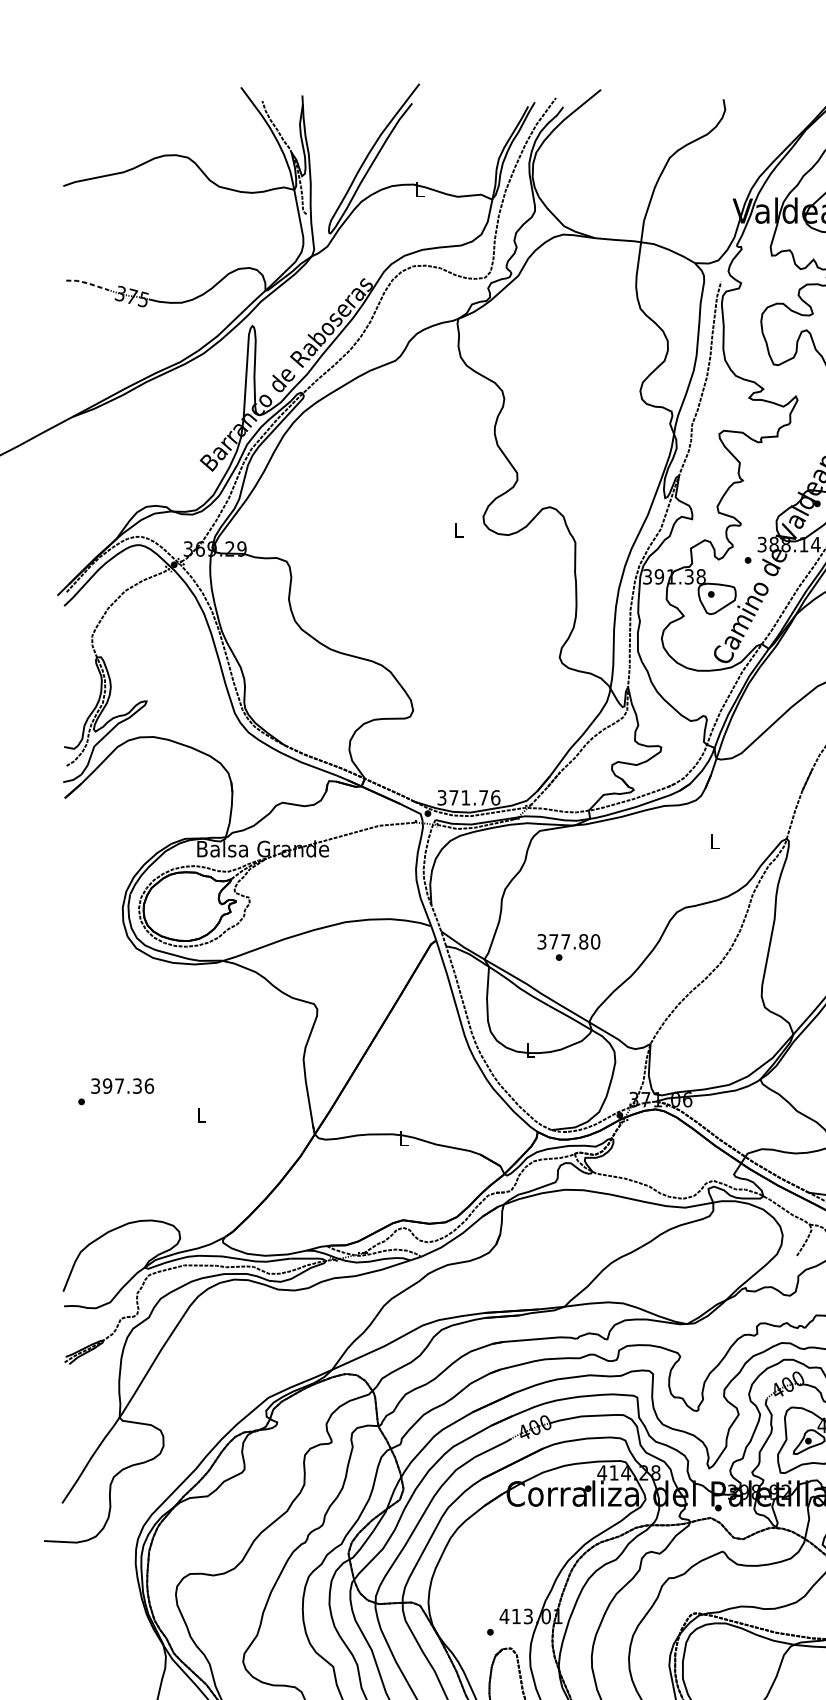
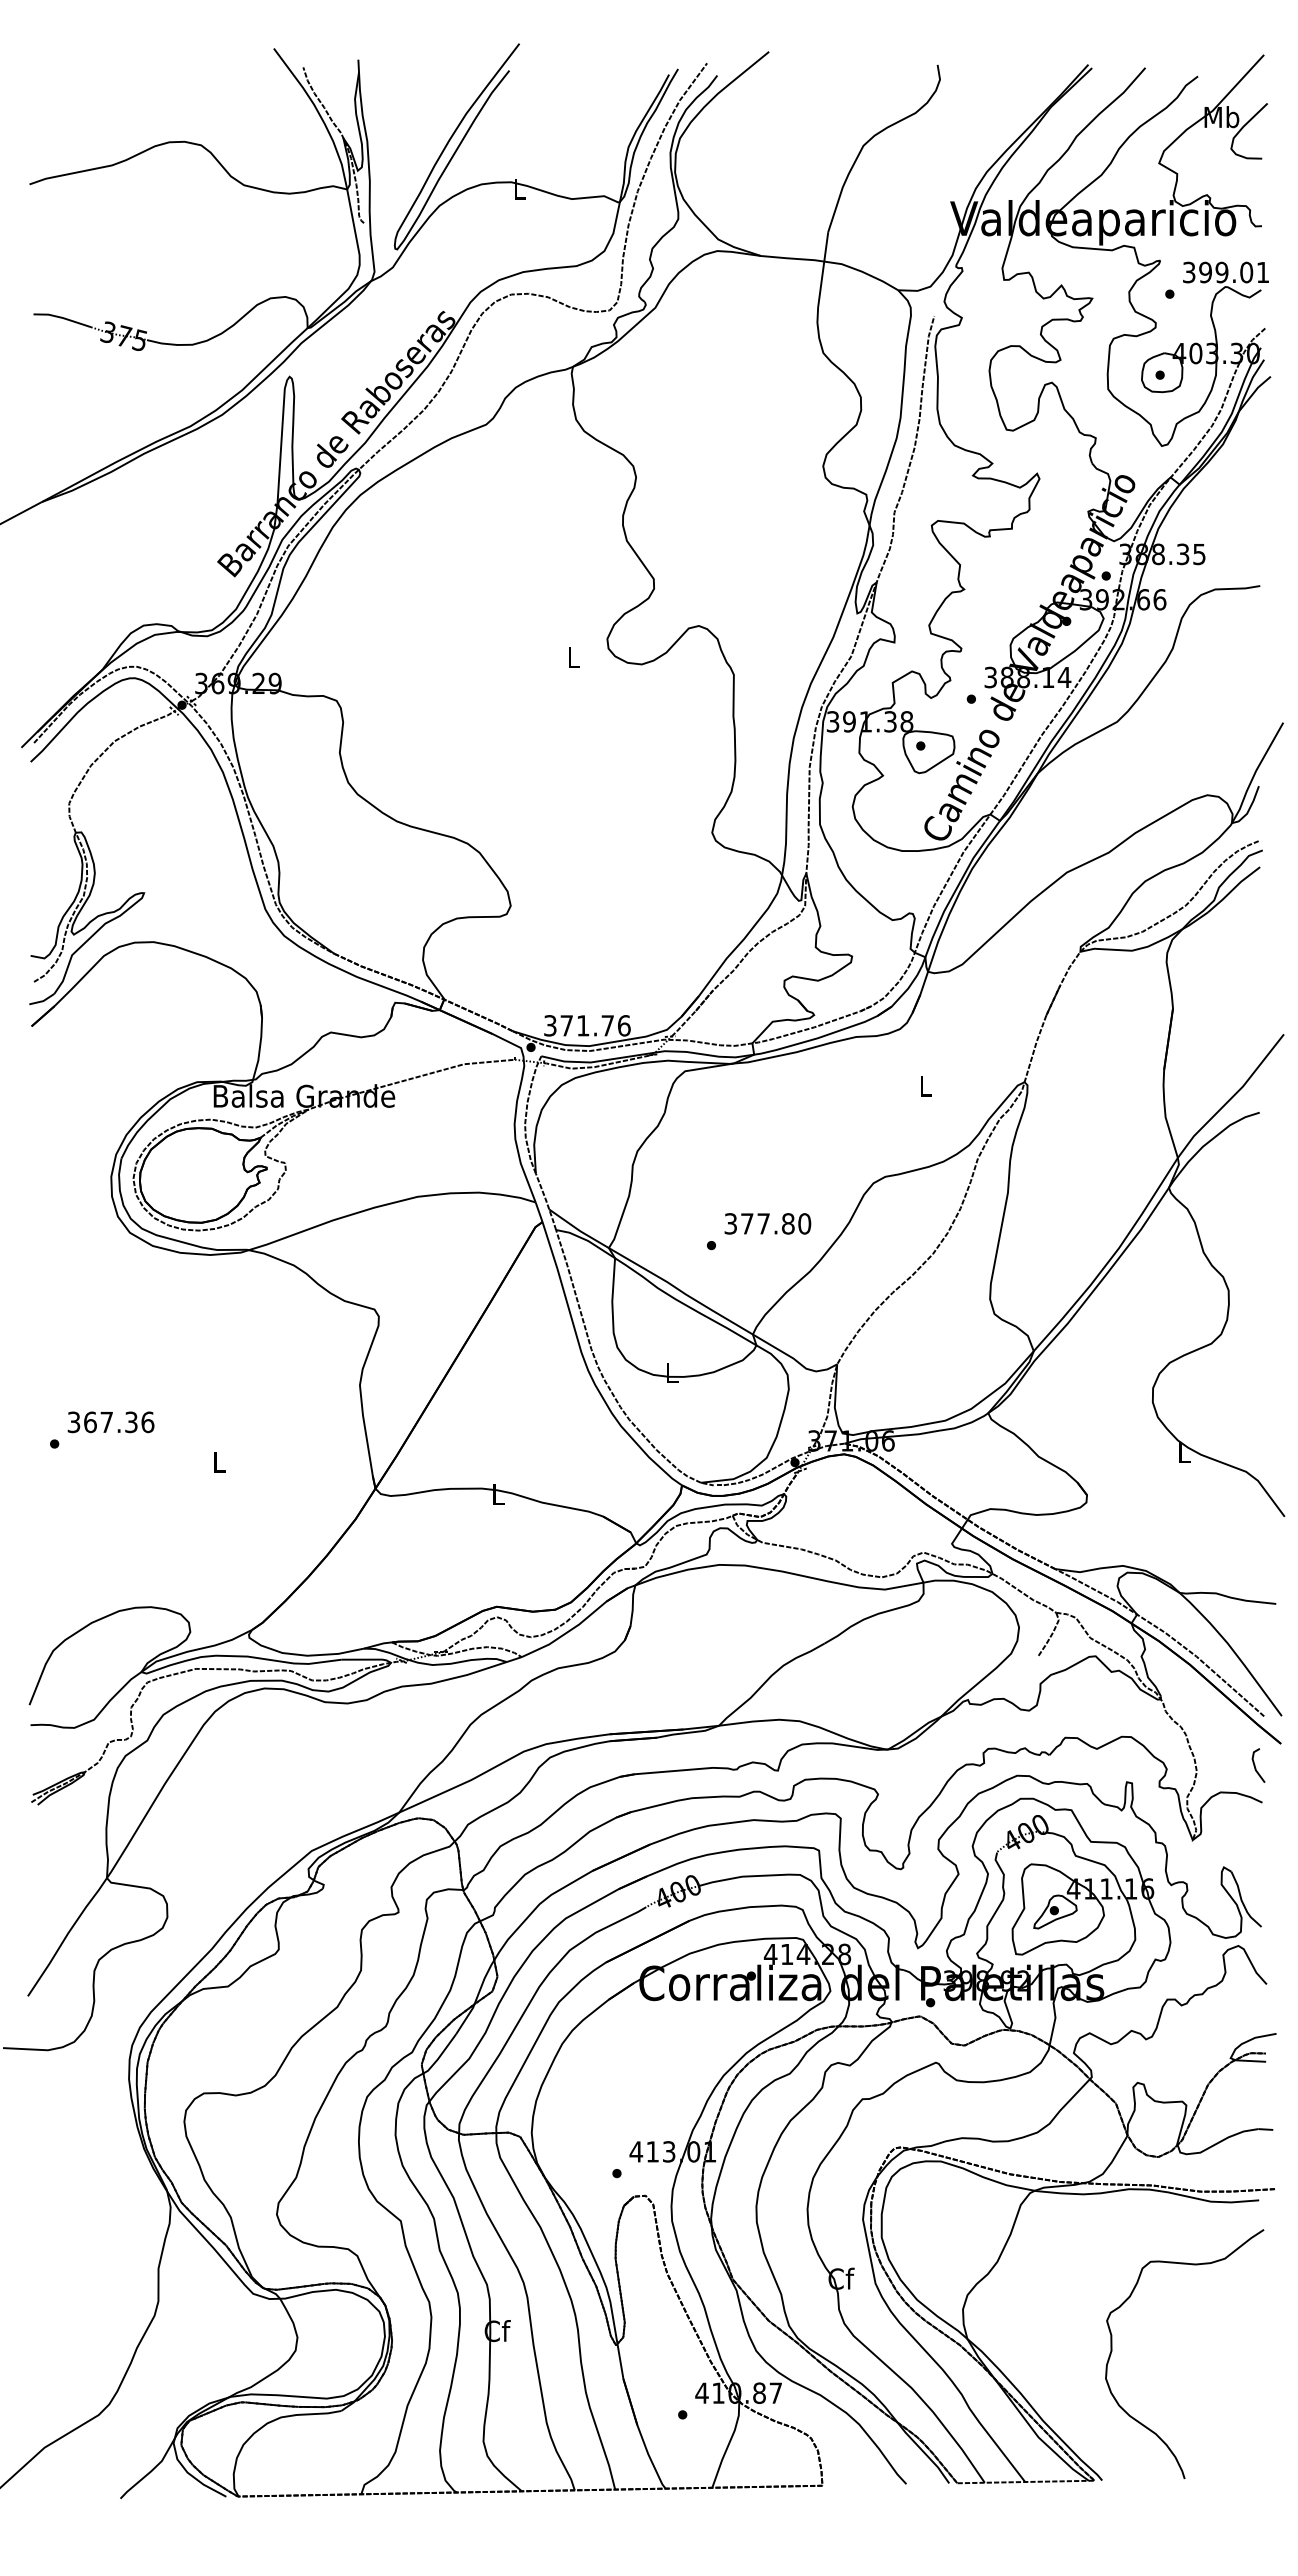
line: (88, 283) -> (63, 318), dashed -> solid
text: (568, 941) -> (767, 1223), moved
text: (107, 1086) -> (90, 1422), 397.36 -> 367.36

